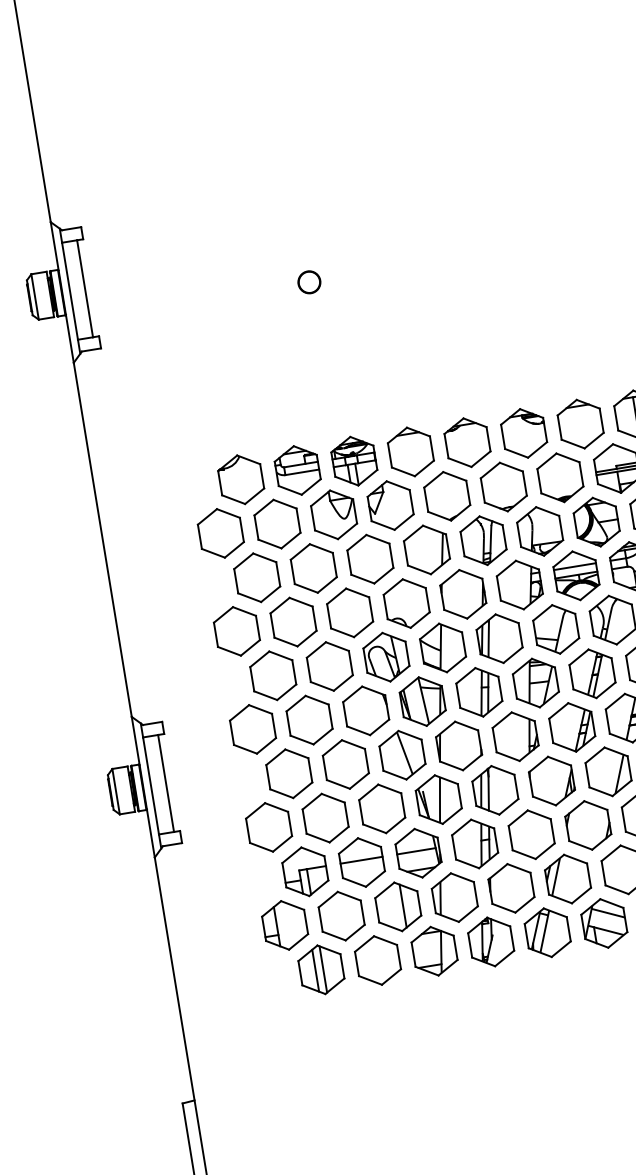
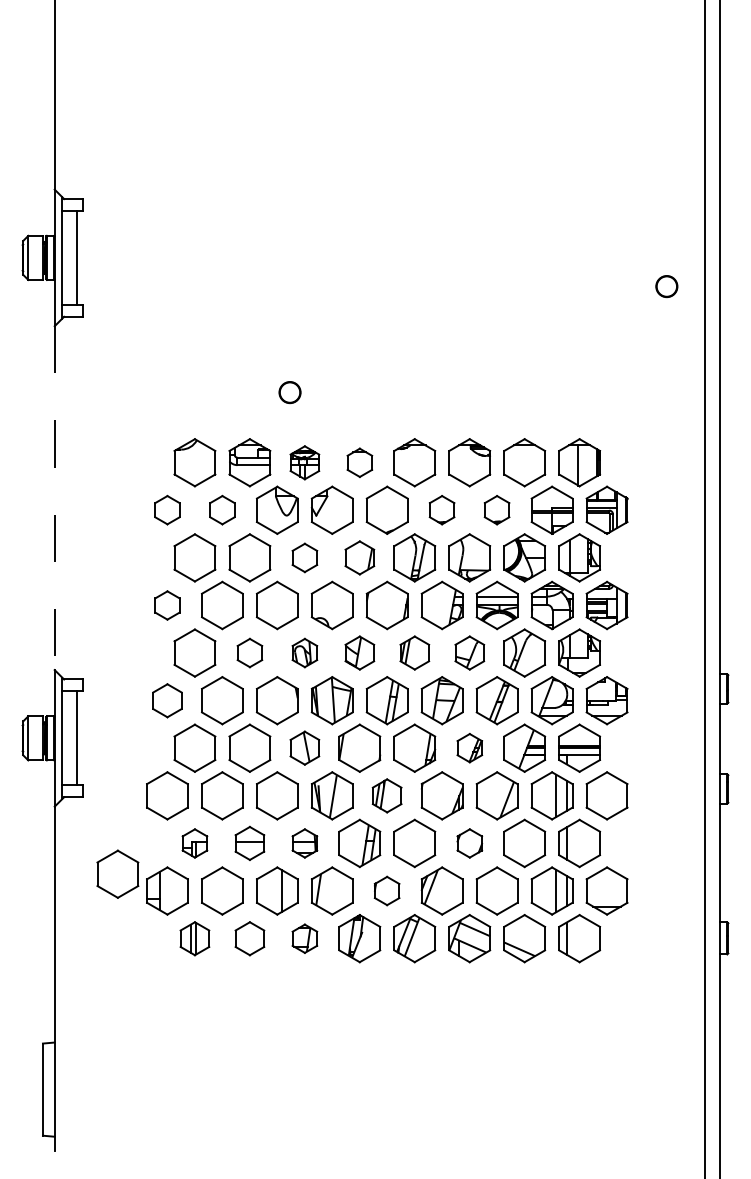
circle: (308, 282) -> (289, 392), moved
part: (410, 451) -> (359, 462), size x0.6
part: (353, 461) -> (304, 462), size x0.7
part: (559, 477) -> (496, 509), size x0.6
part: (502, 486) -> (441, 509), size x0.6
part: (277, 523) -> (222, 509), size x0.6
part: (220, 532) -> (167, 509), size x0.6
line: (102, 540) -> (54, 498), solid -> dashed
part: (426, 549) -> (359, 557), size x0.7
part: (369, 558) -> (304, 557), size x0.6
part: (555, 628) -> (469, 652), size x0.7
part: (237, 631) -> (167, 605), size x0.6
part: (499, 638) -> (414, 652), size x0.7
part: (442, 647) -> (359, 652), size x0.7
part: (386, 656) -> (304, 652), size x0.6
part: (329, 665) -> (249, 652), size x0.6
part: (571, 726) -> (469, 747), size x0.6
part: (253, 729) -> (167, 700), size x0.7
part: (402, 754) -> (304, 747), size x0.7
part: (494, 790) -> (386, 795), size x0.7
part: (588, 825) -> (469, 843), size x0.6
part: (418, 853) -> (304, 843), size x0.6
part: (361, 862) -> (249, 843), size x0.7
part: (304, 871) -> (194, 843), size x0.6
part: (510, 887) -> (386, 890), size x0.6
part: (230, 915) -> (117, 873), added
part: (434, 951) -> (304, 938), size x0.6
part: (377, 960) -> (249, 938), size x0.7
part: (320, 969) -> (194, 938), size x0.7

